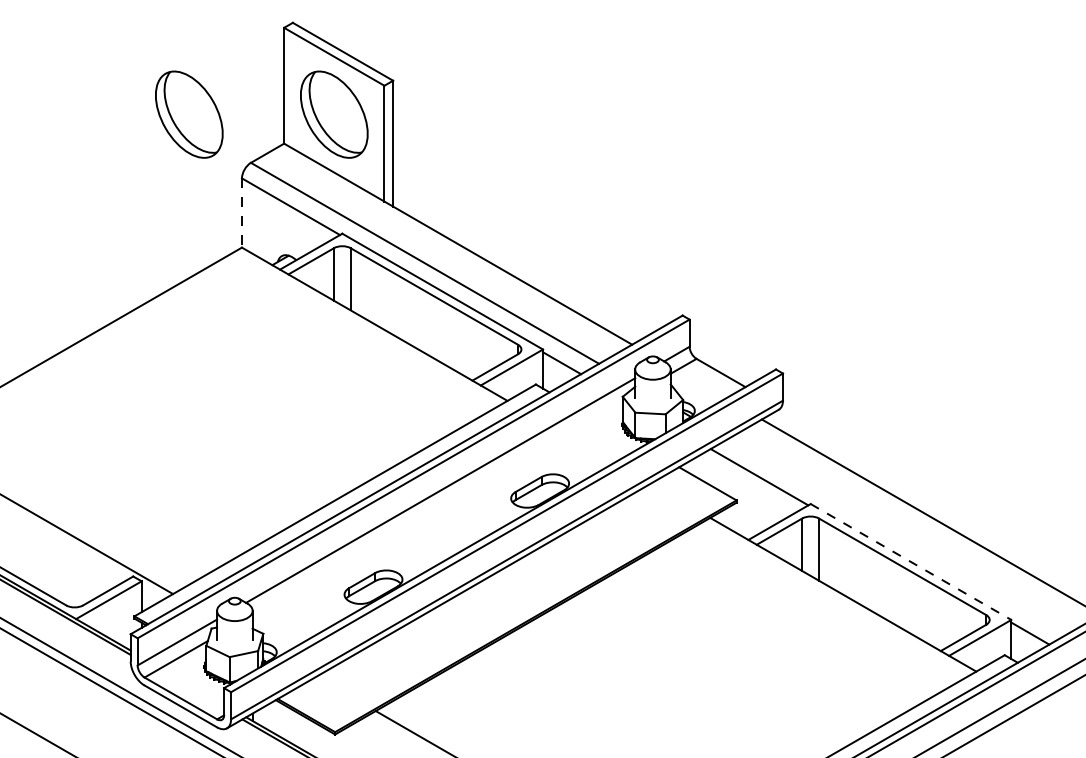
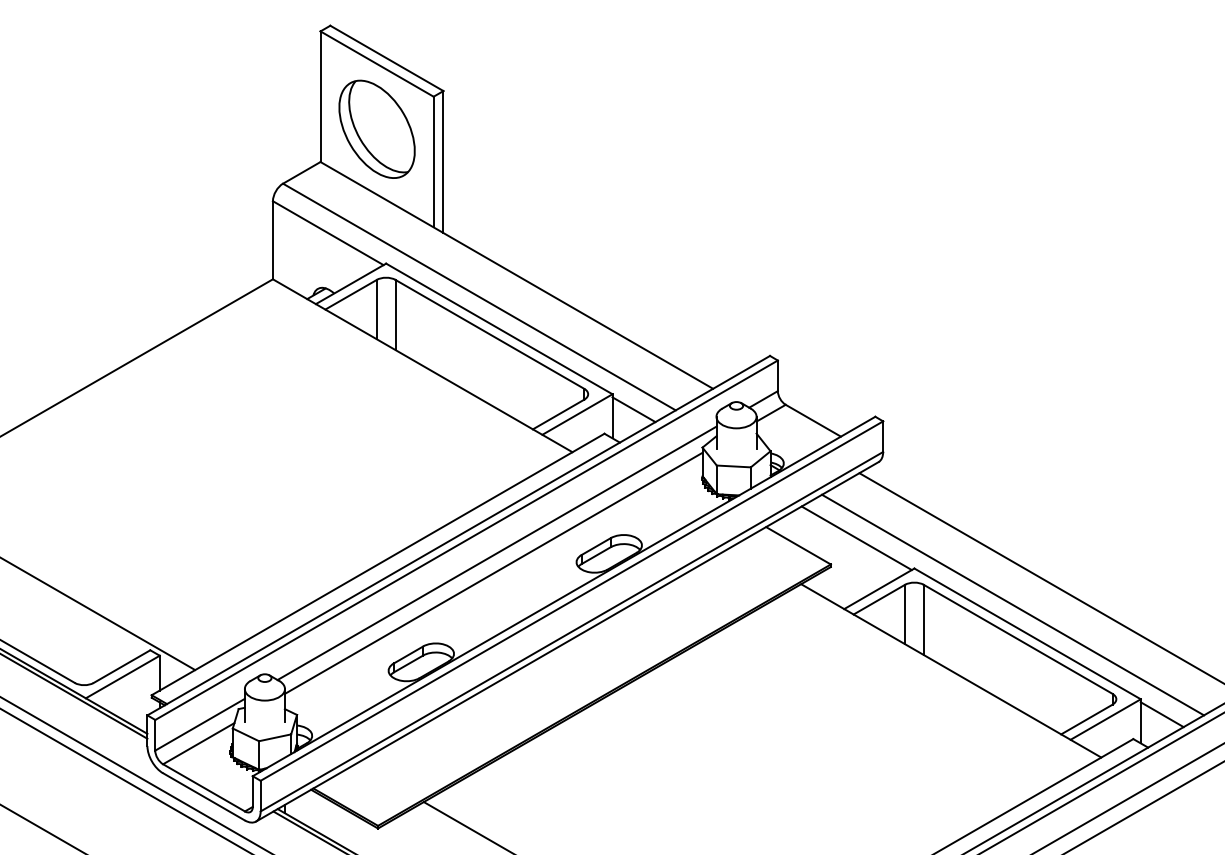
part: (189, 114) -> (213, 129), removed
line: (241, 213) -> (272, 240), dashed -> solid
line: (437, 508) -> (493, 573), added
line: (897, 536) -> (1012, 605), added
line: (911, 561) -> (1028, 633), dashed -> solid

